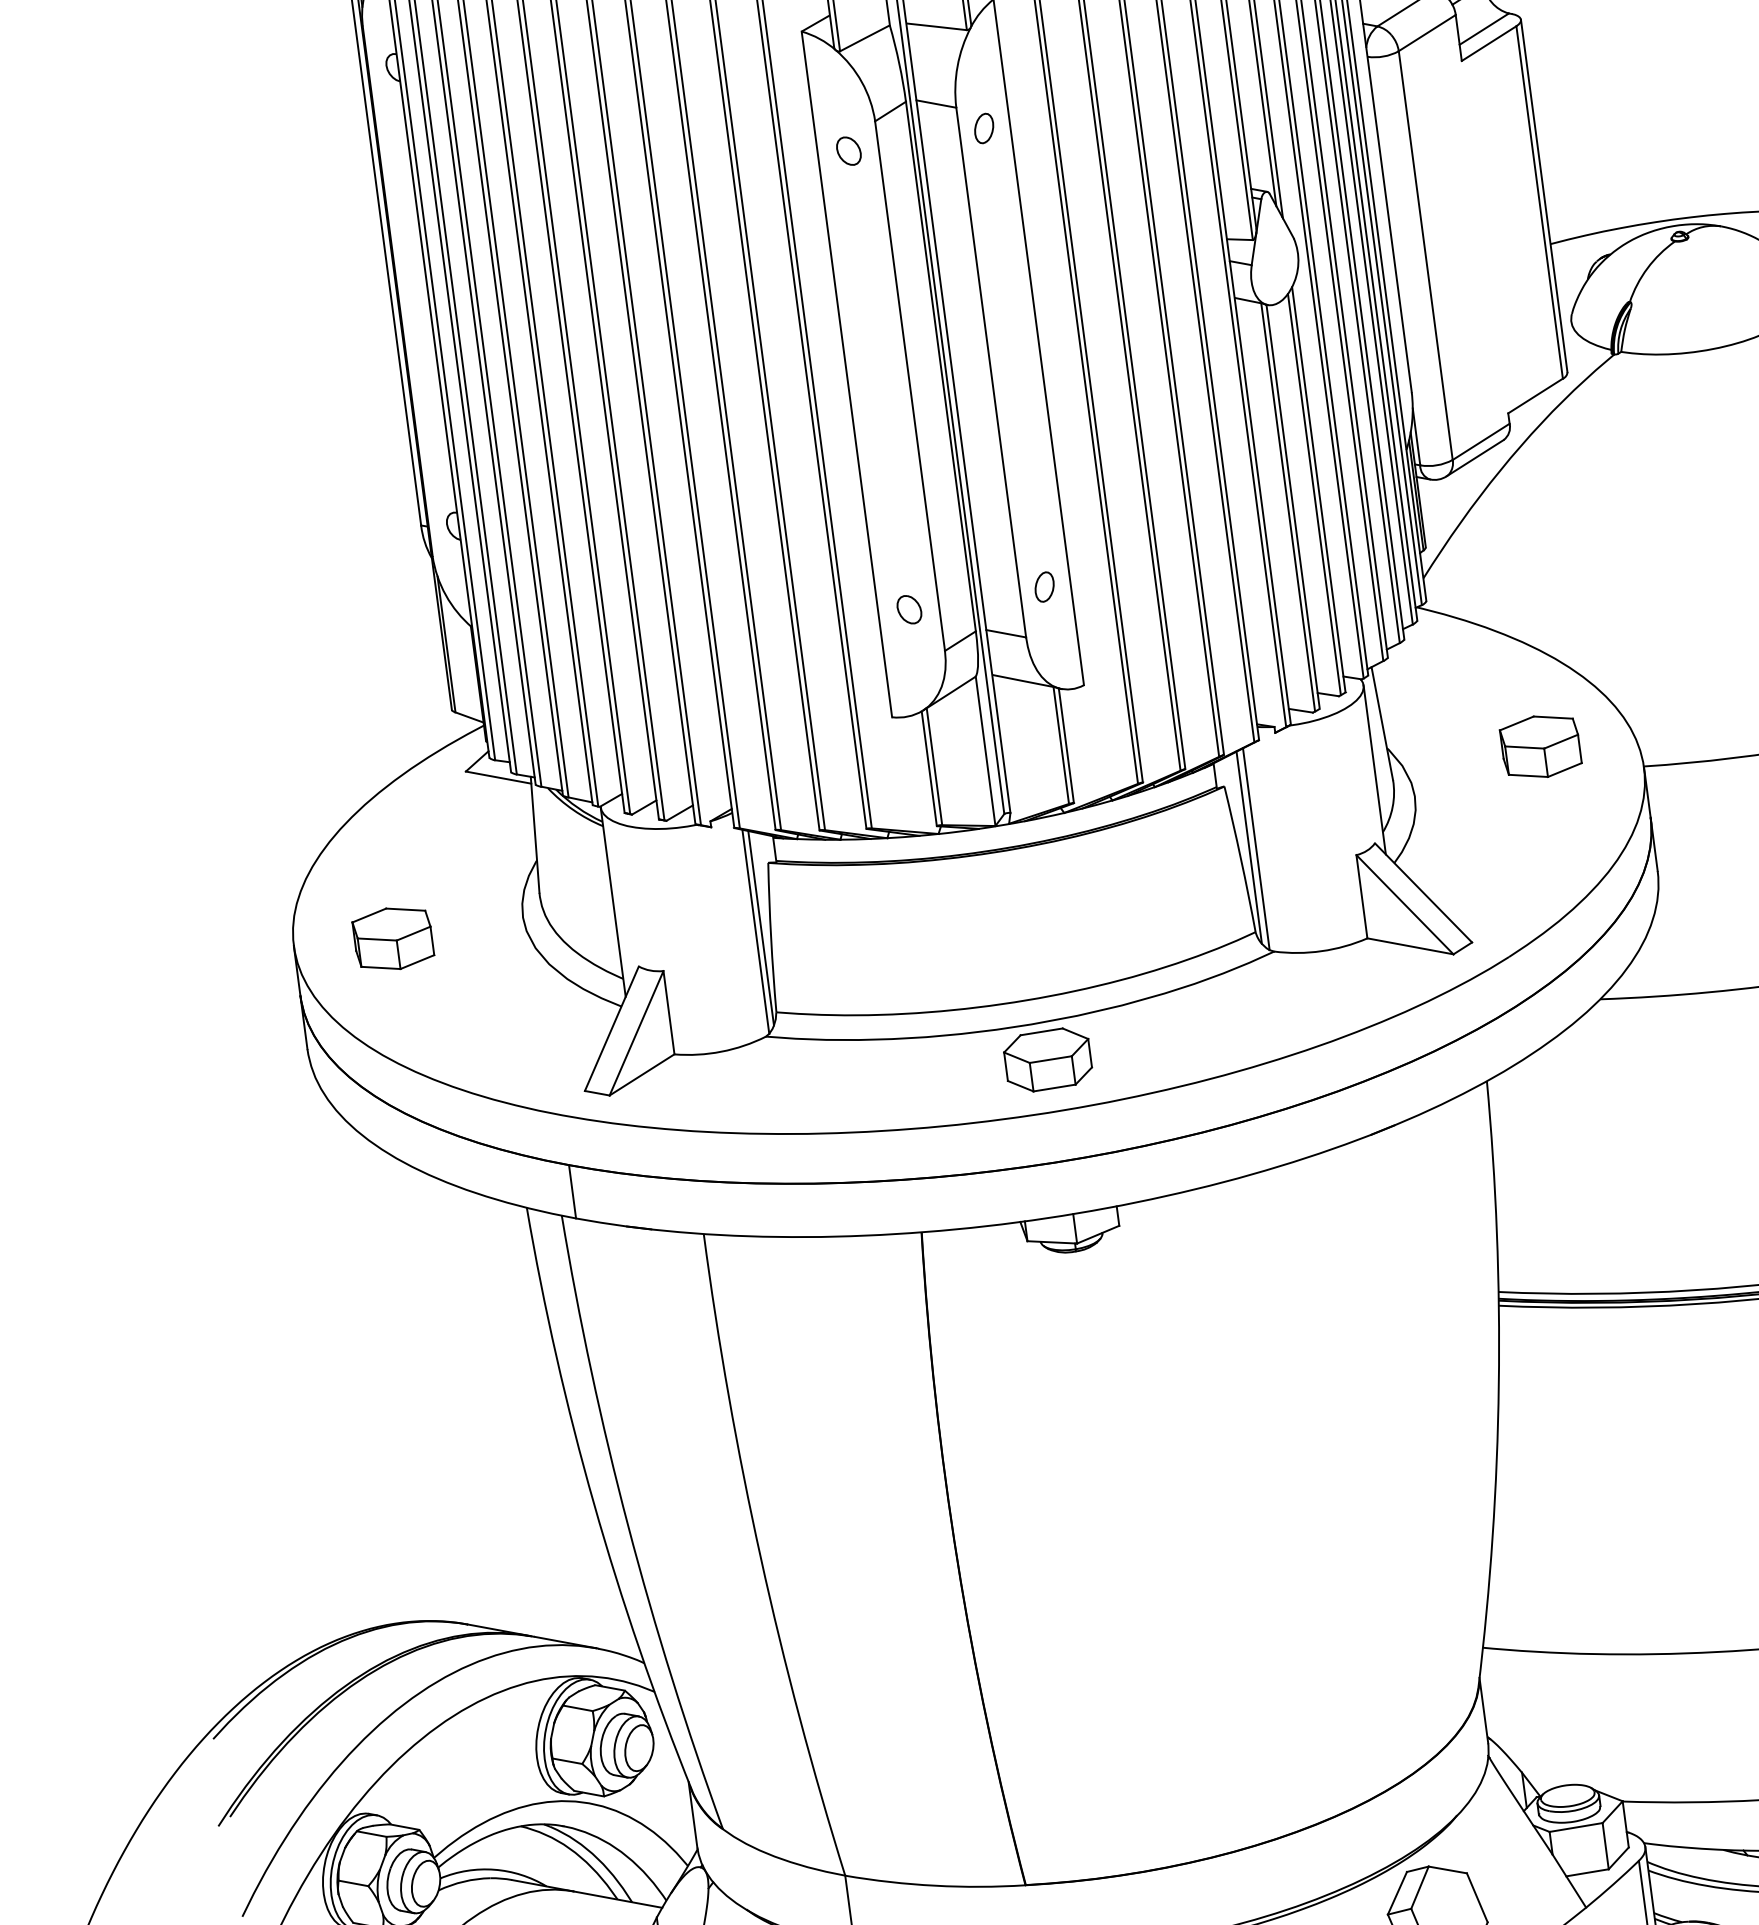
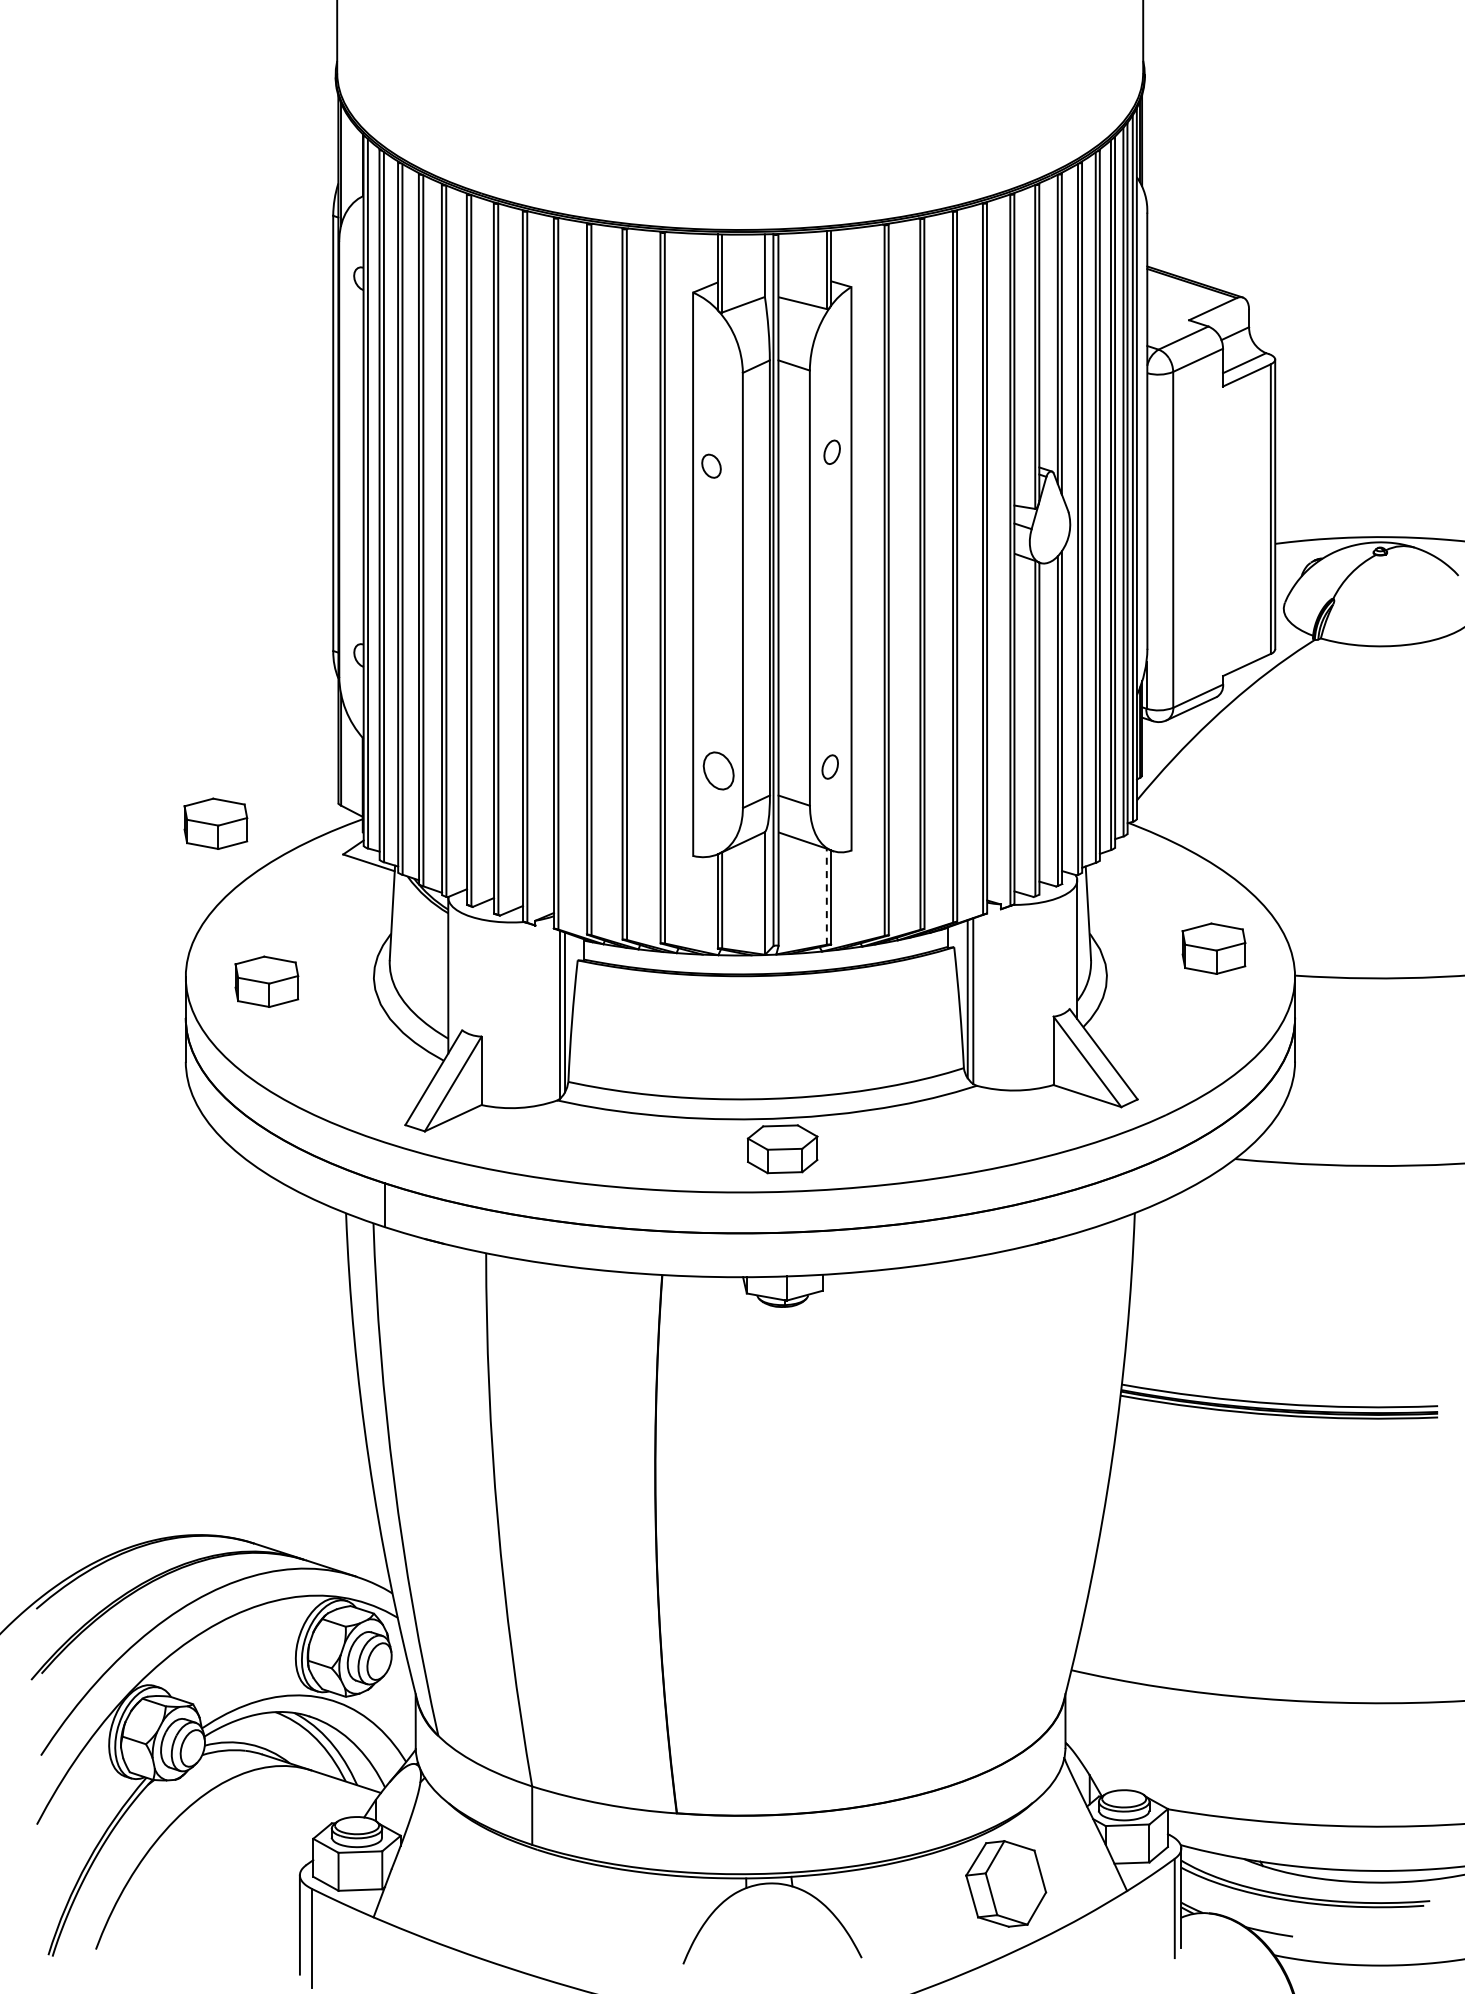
part: (983, 127) -> (831, 451), moved
part: (848, 150) -> (711, 465), moved
part: (909, 609) -> (718, 770), size x1.6
line: (1060, 745) -> (826, 896), solid -> dashed
part: (305, 754) -> (215, 823), added

